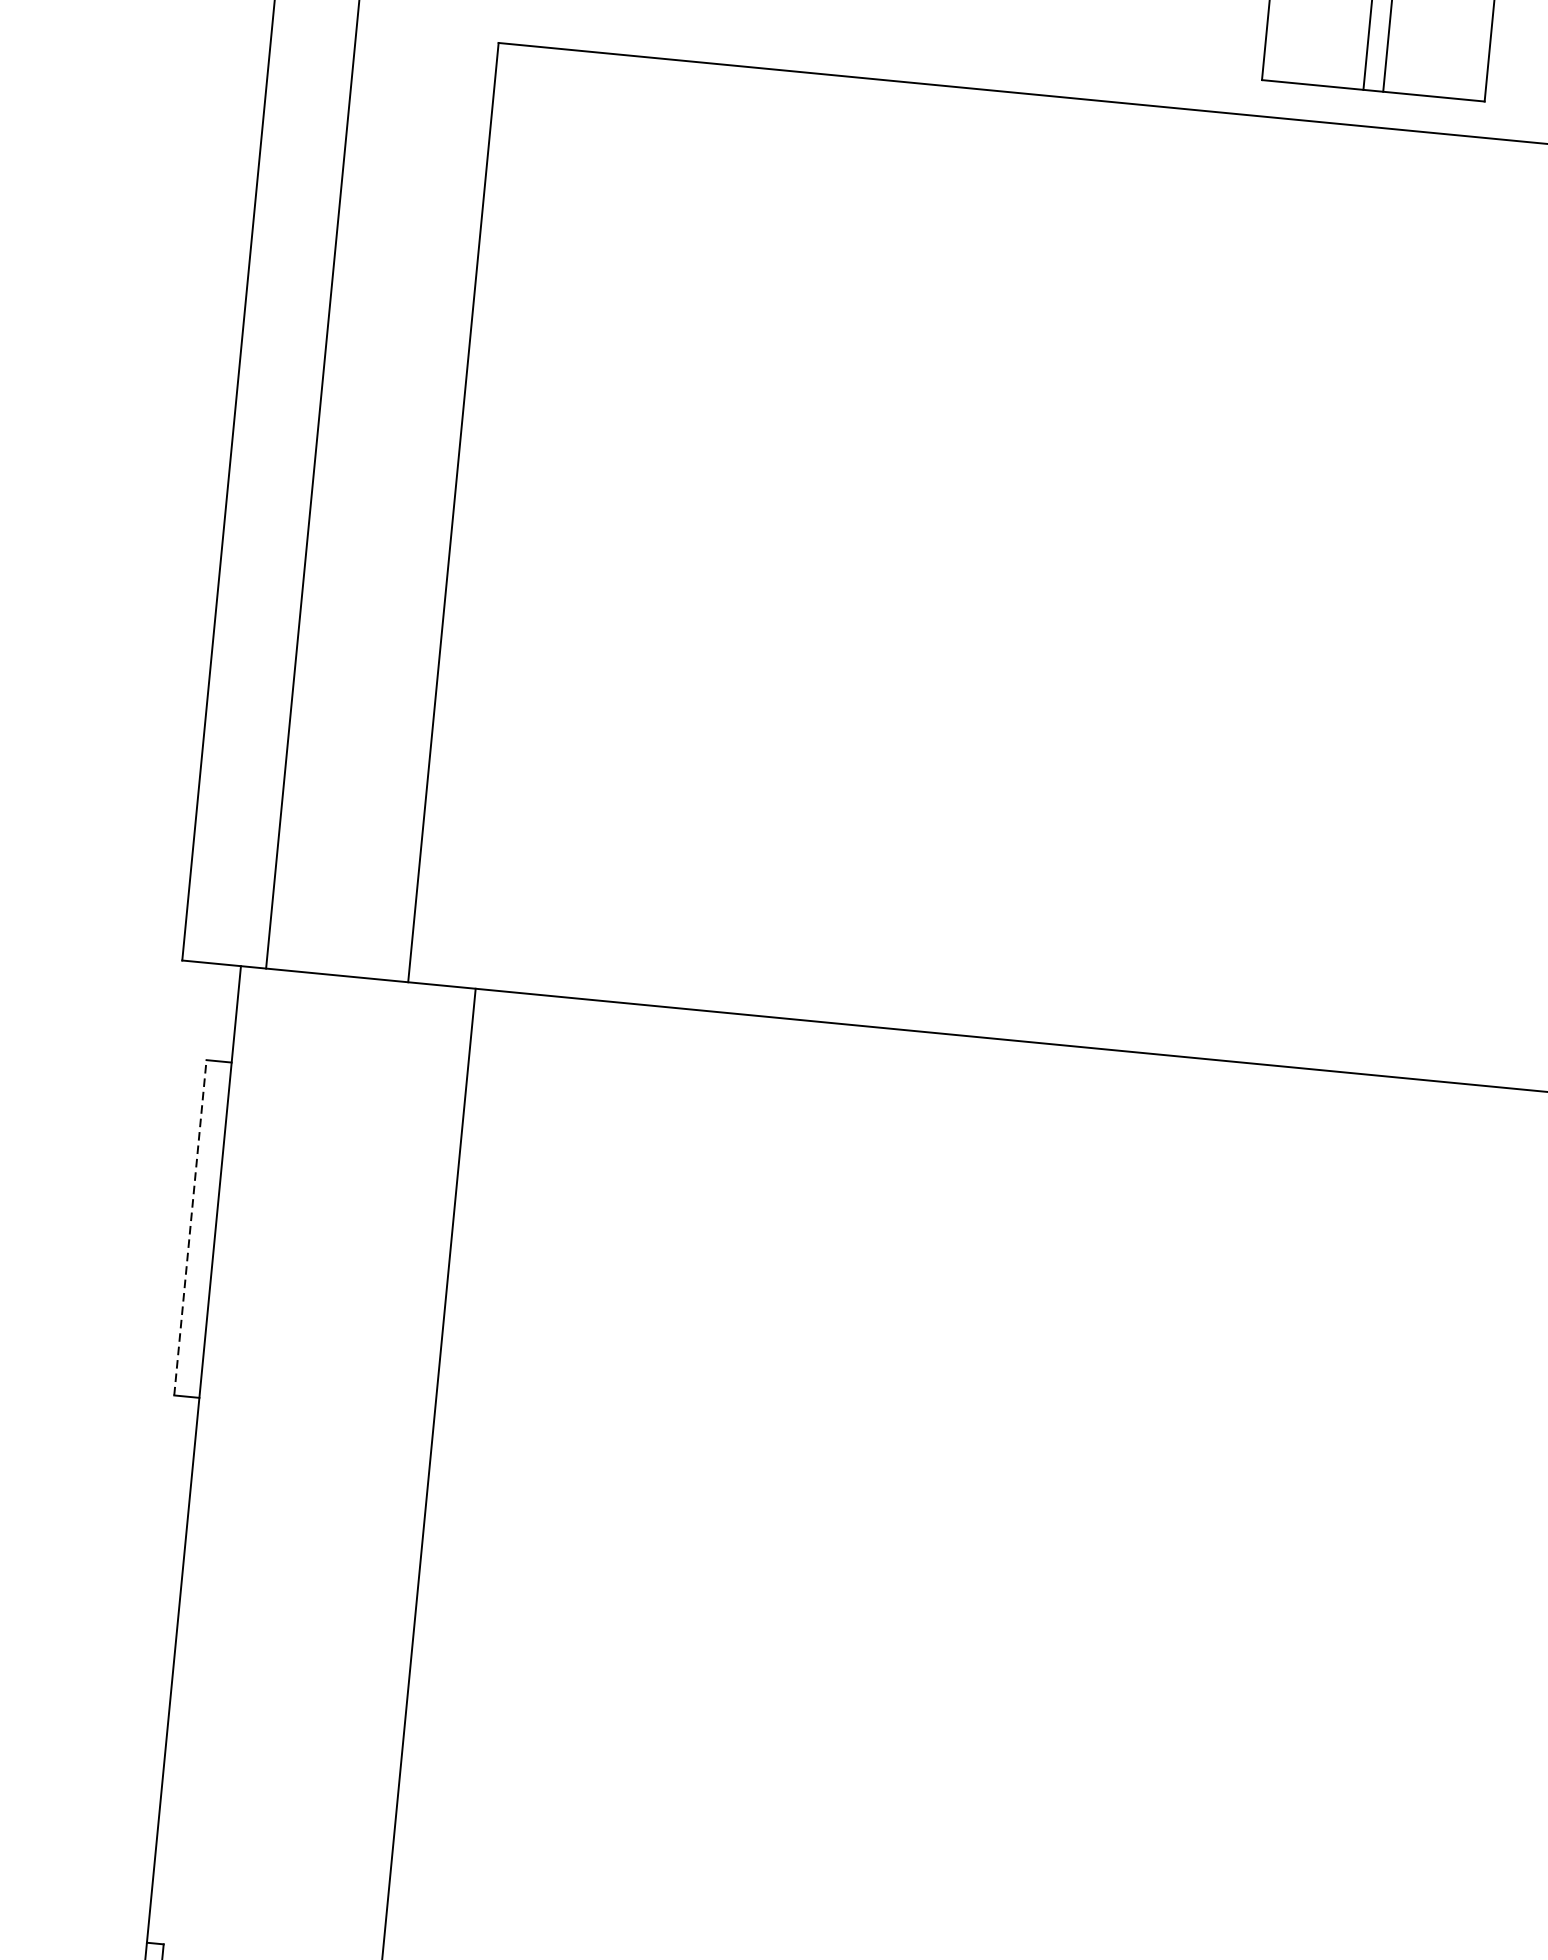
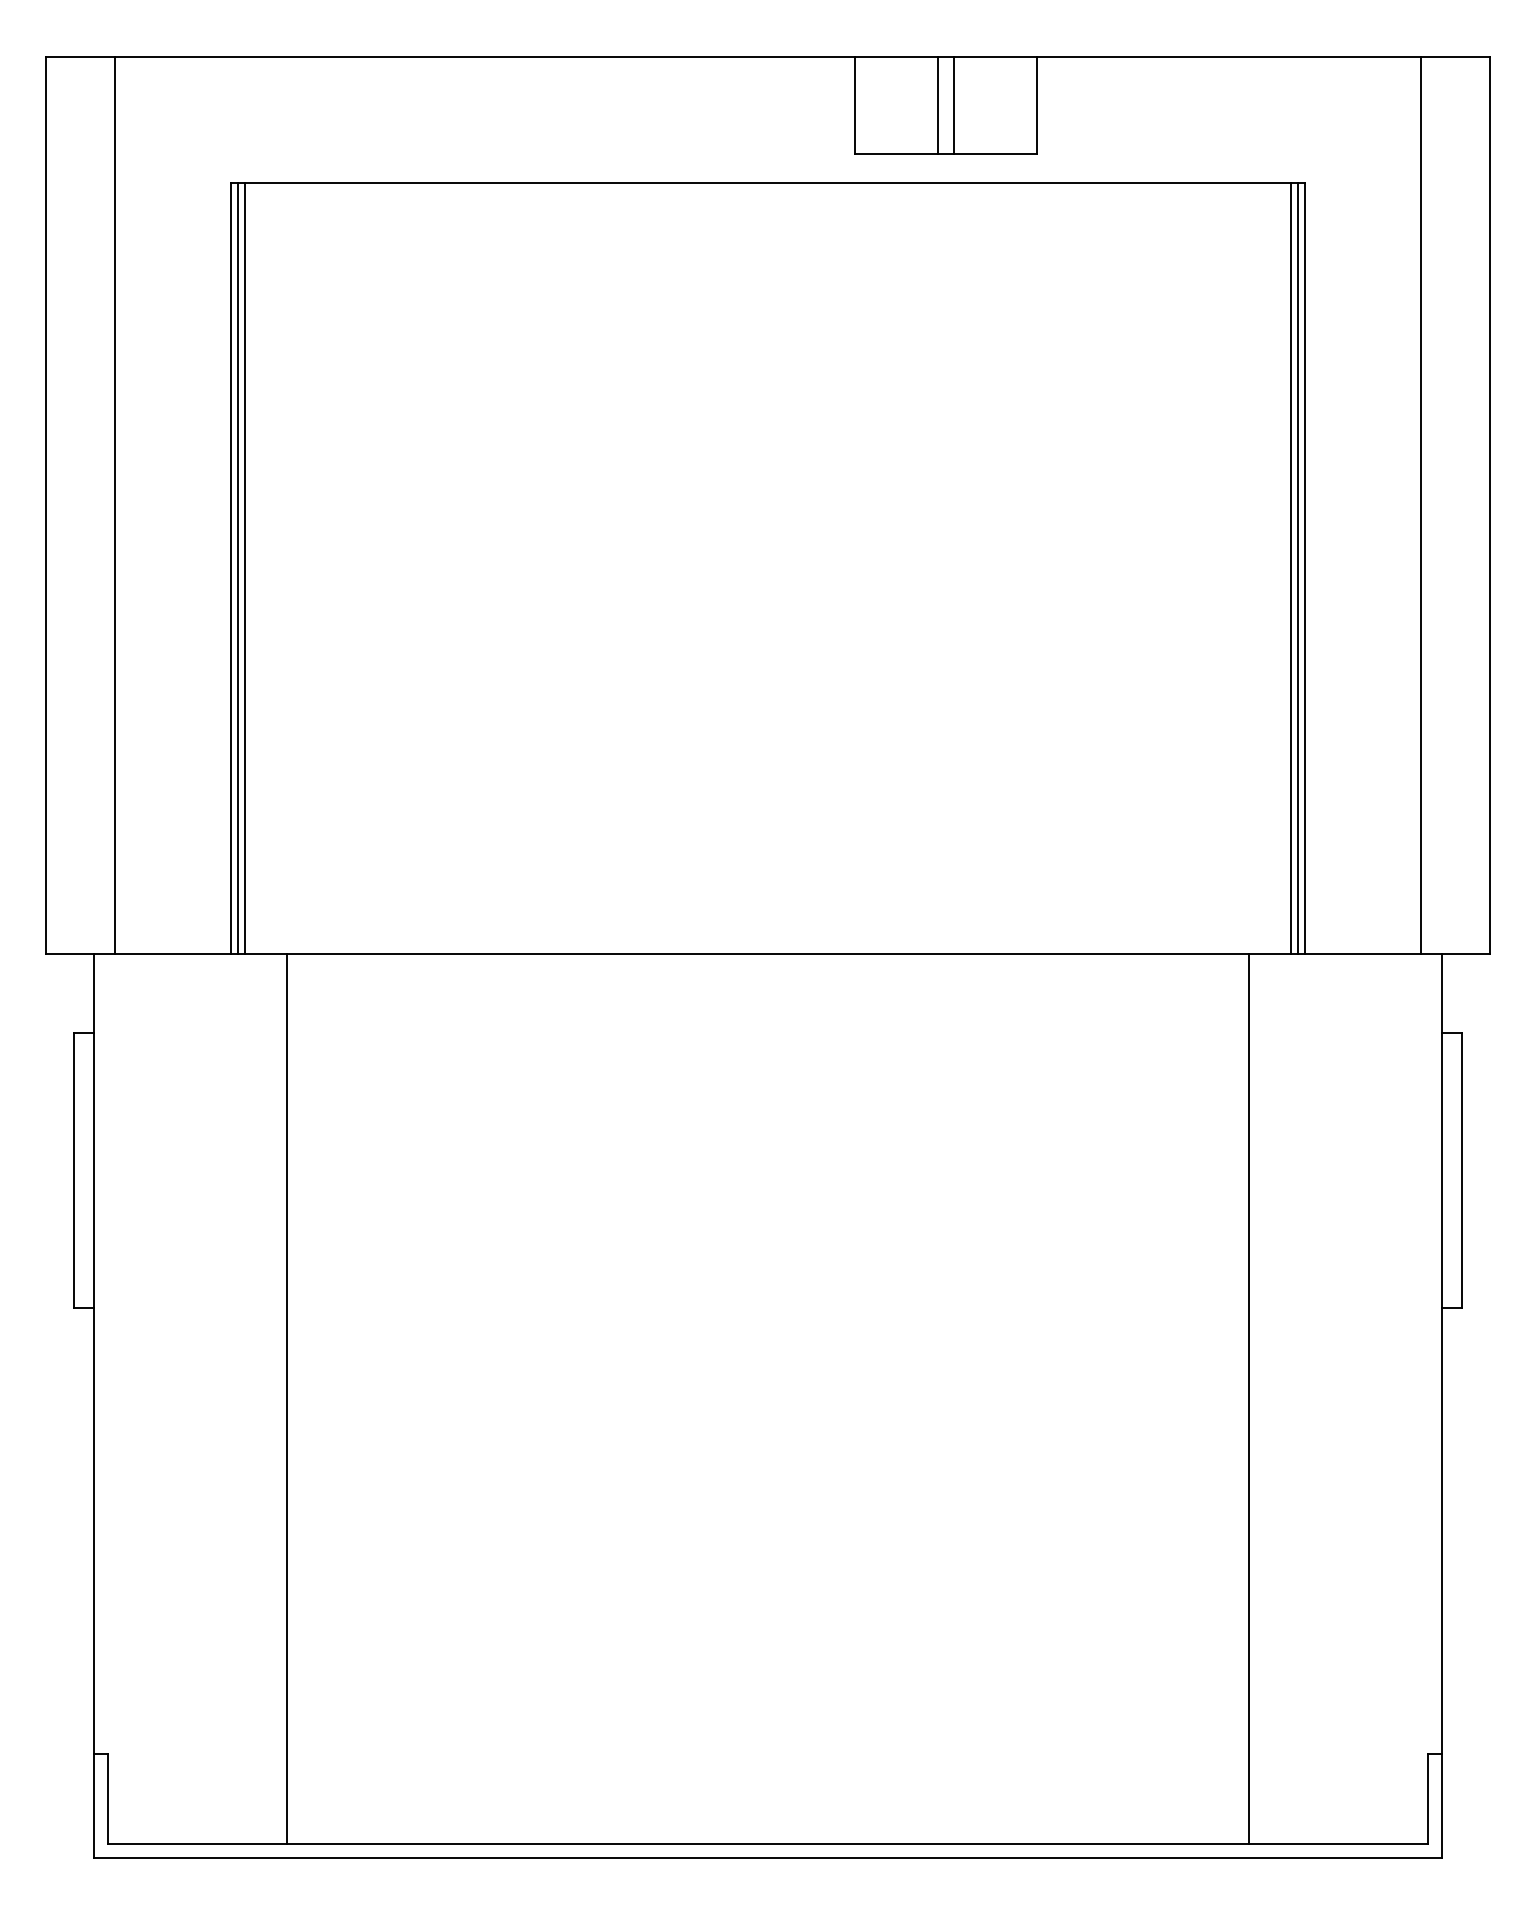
line: (462, 513) -> (238, 568), added
line: (470, 514) -> (245, 568), added
line: (190, 1227) -> (73, 1169), dashed -> solid

